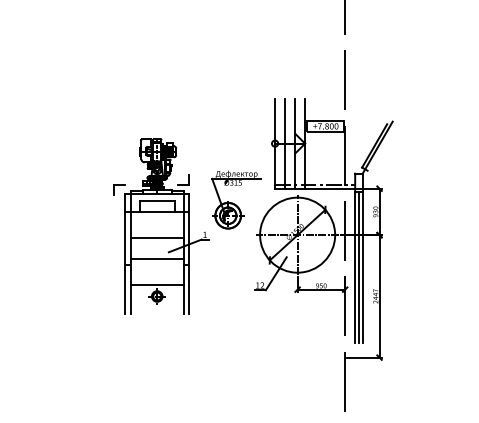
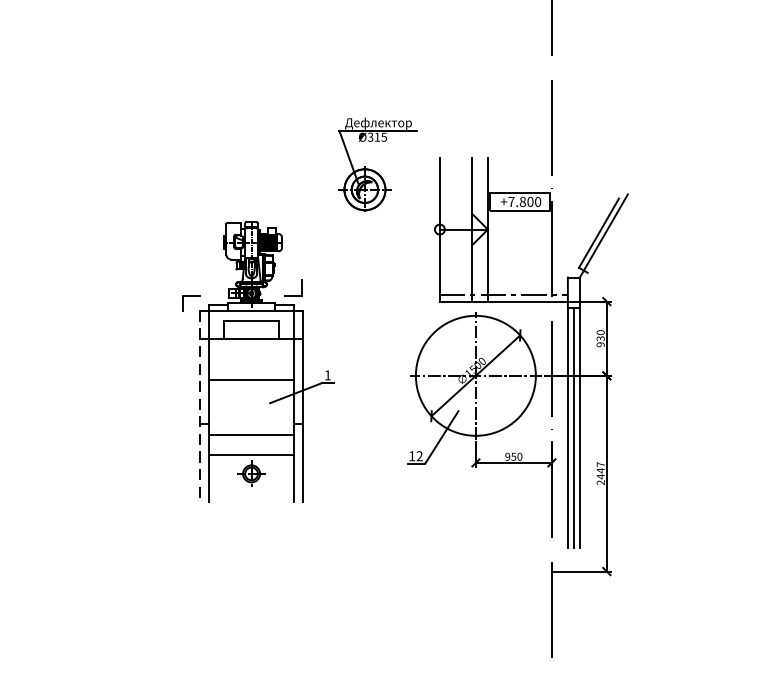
line: (285, 143) -> (456, 229), removed
part: (236, 199) -> (378, 163), moved
line: (125, 254) -> (200, 406), solid -> dashed
line: (156, 259) -> (250, 435), moved

